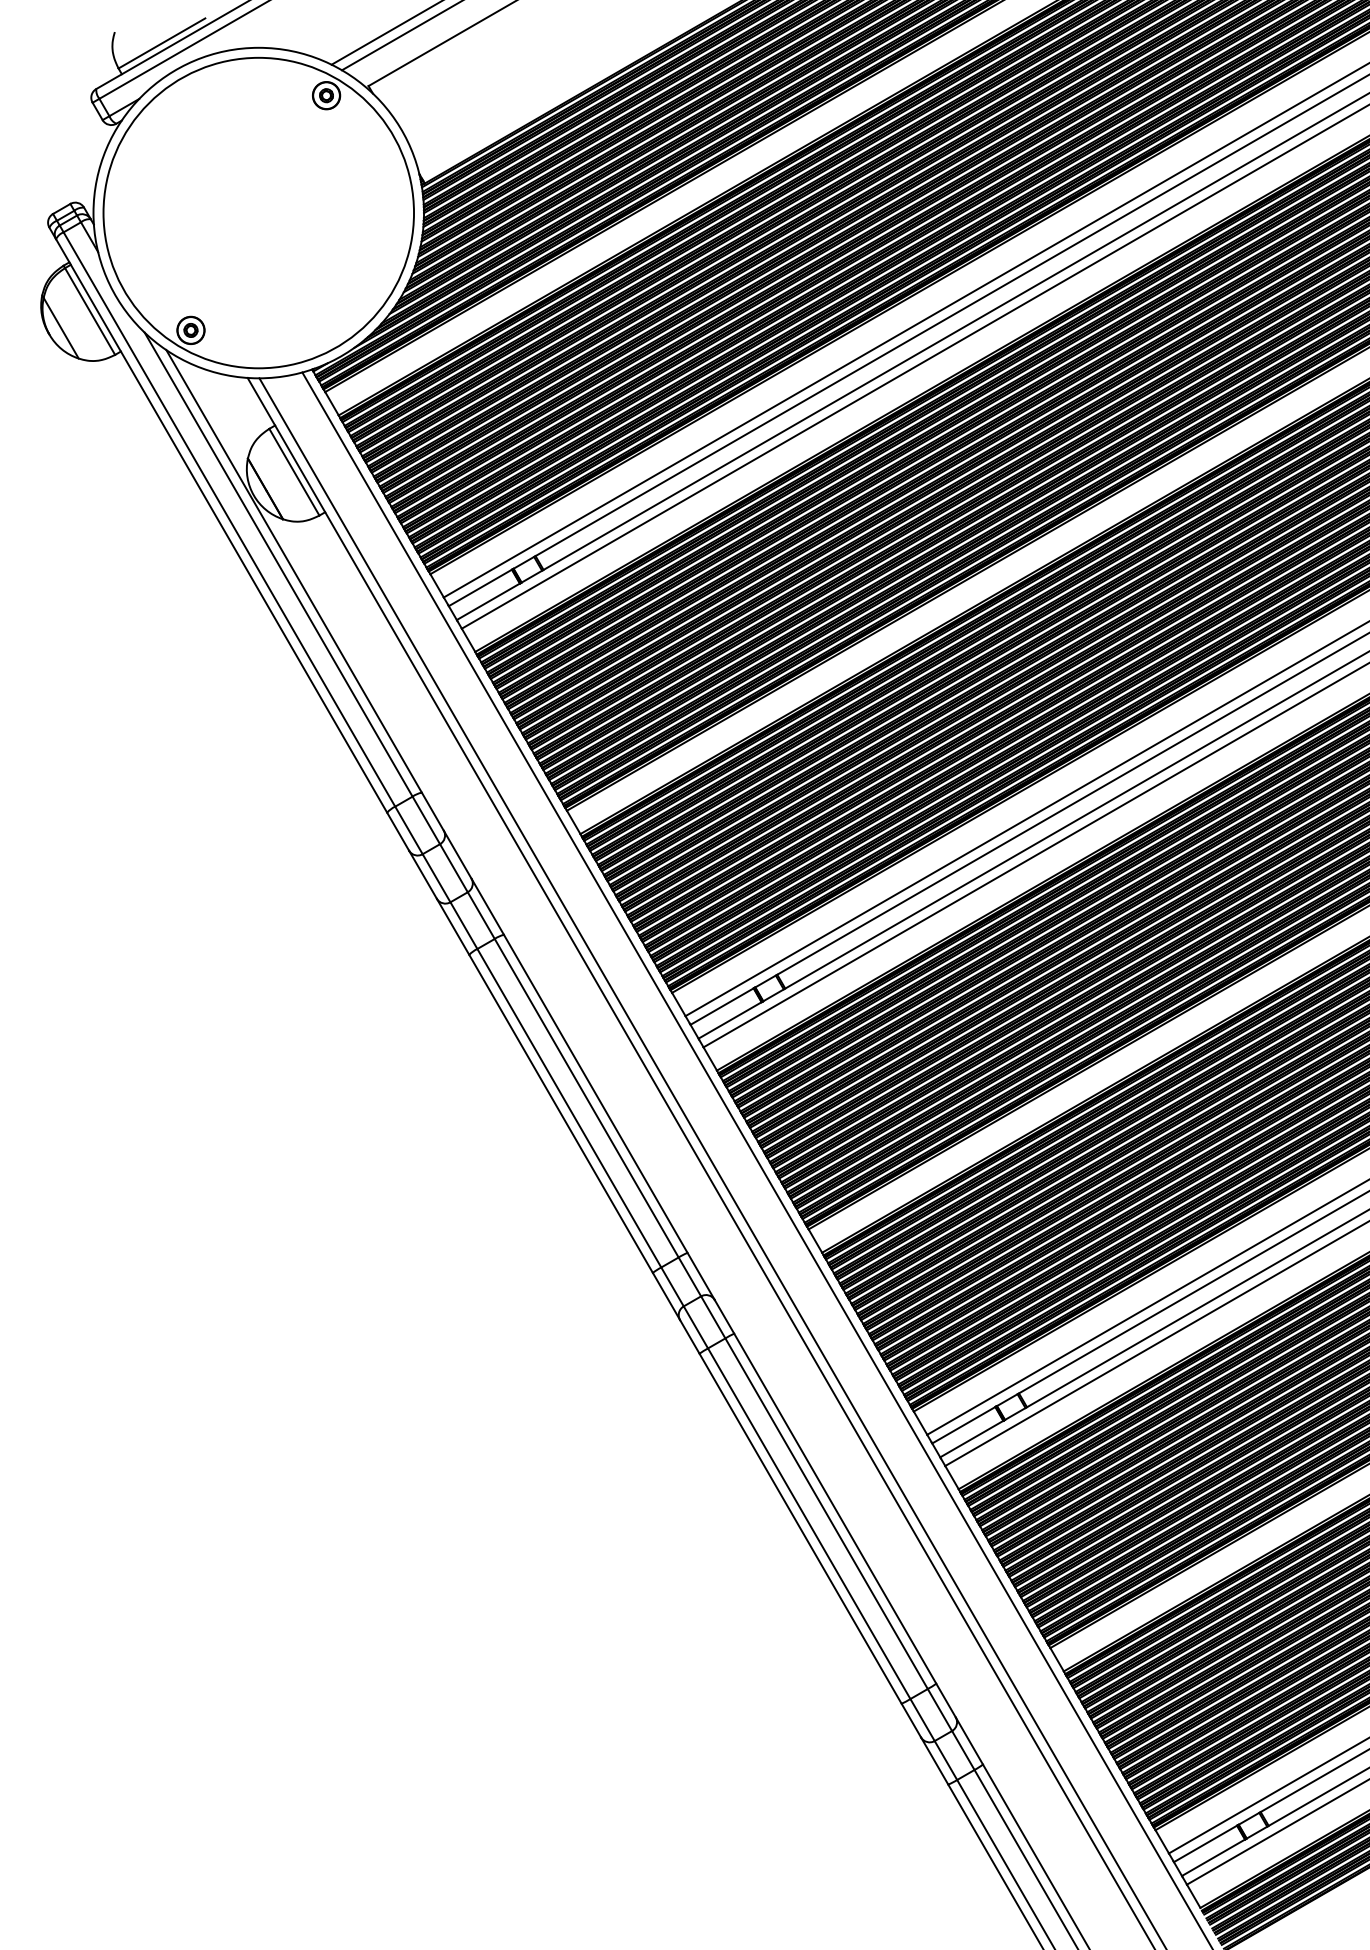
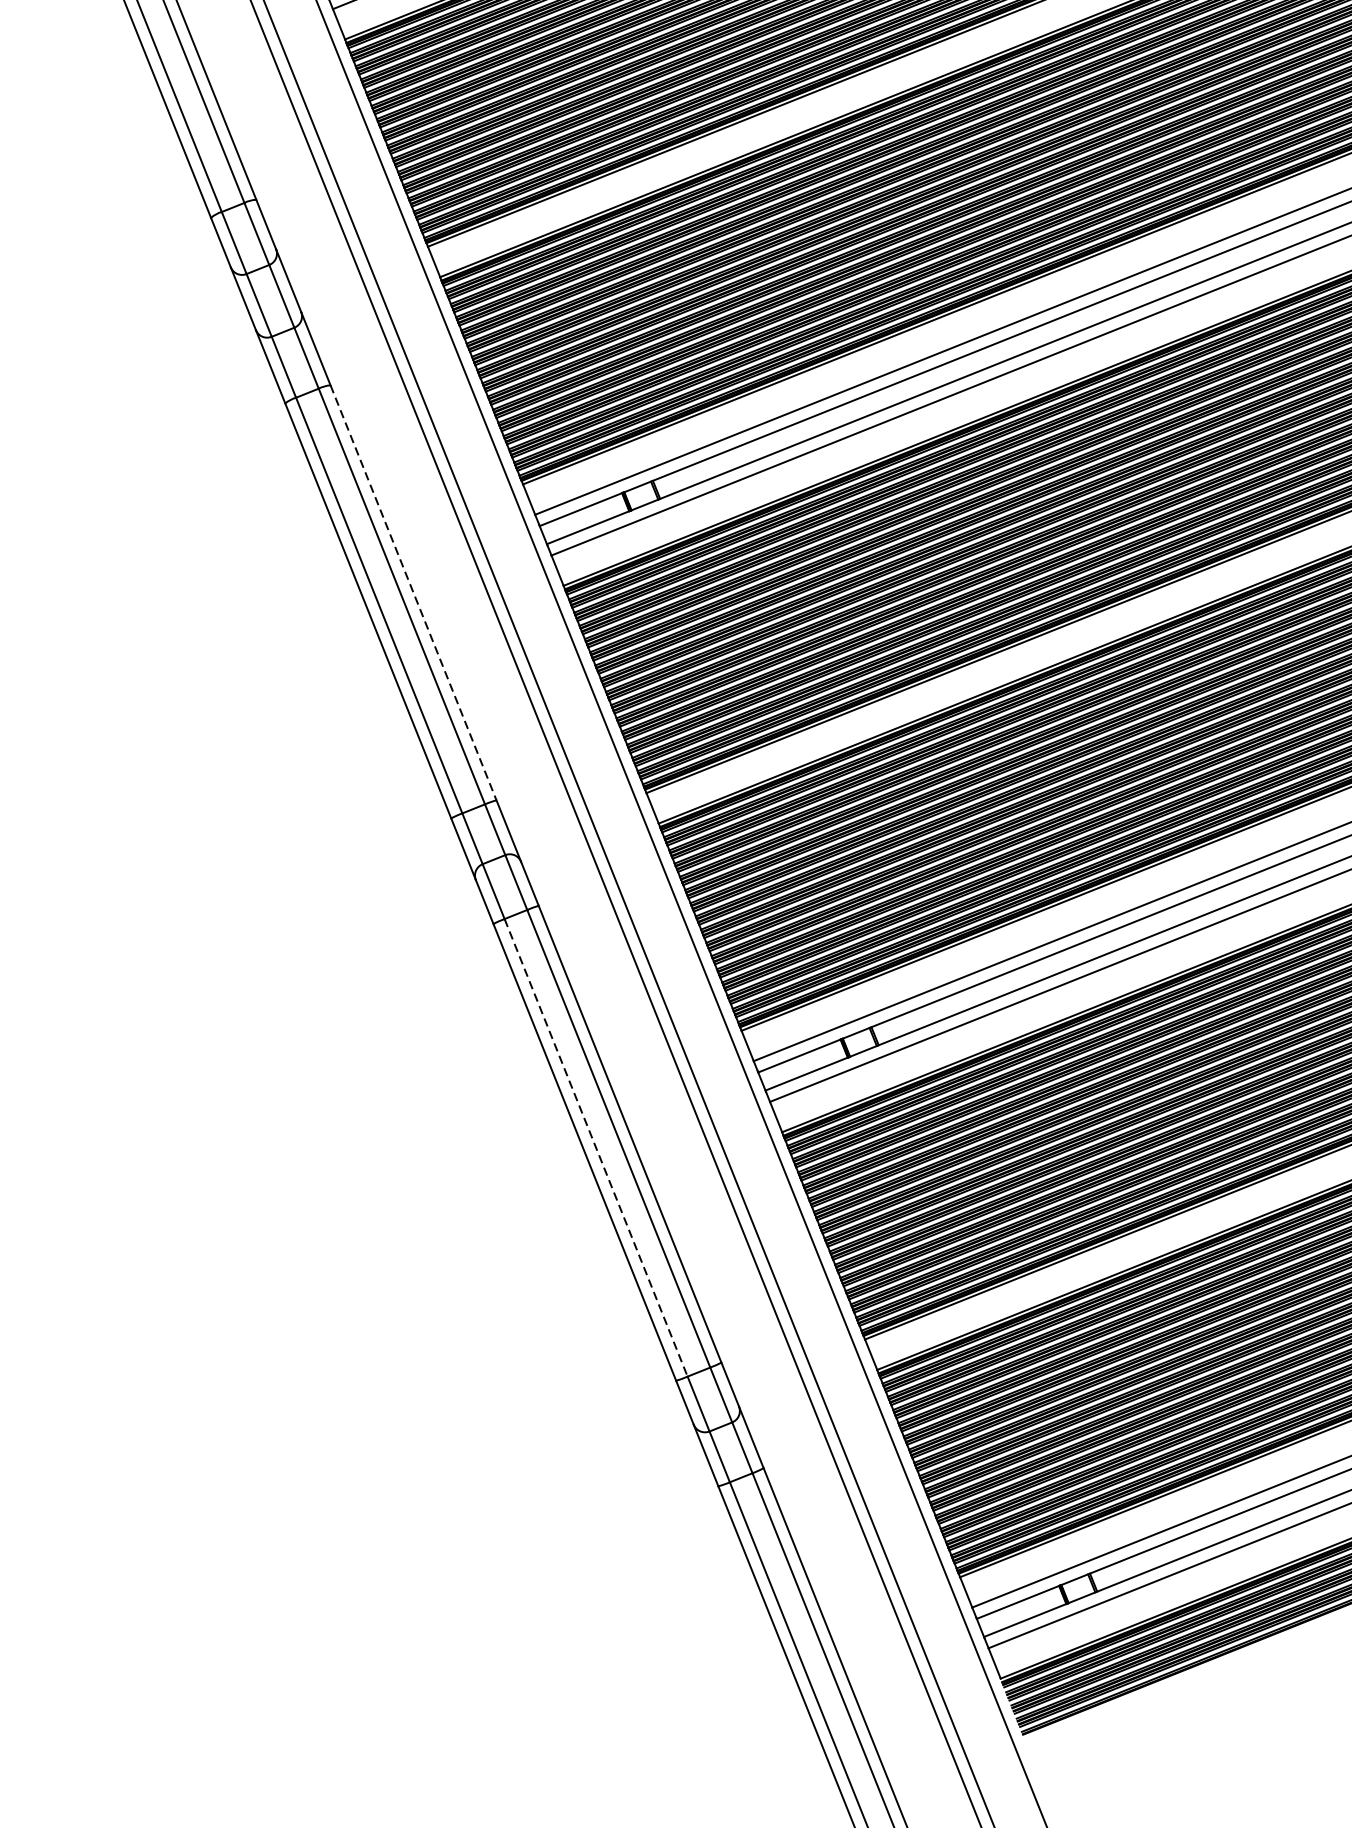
line: (595, 1093) -> (413, 592), solid -> dashed
line: (809, 1524) -> (596, 1148), solid -> dashed

